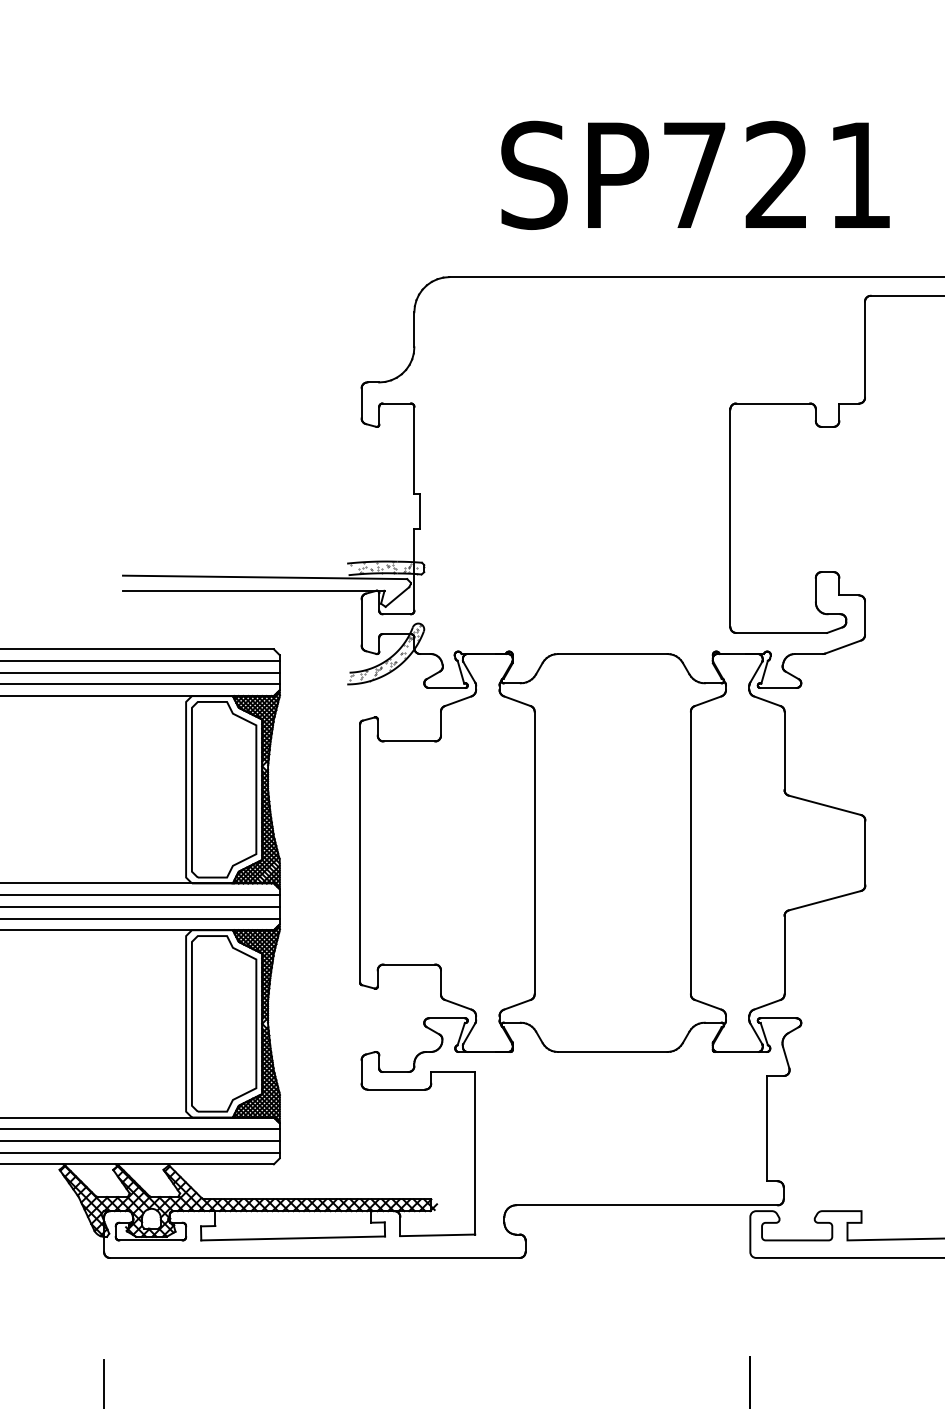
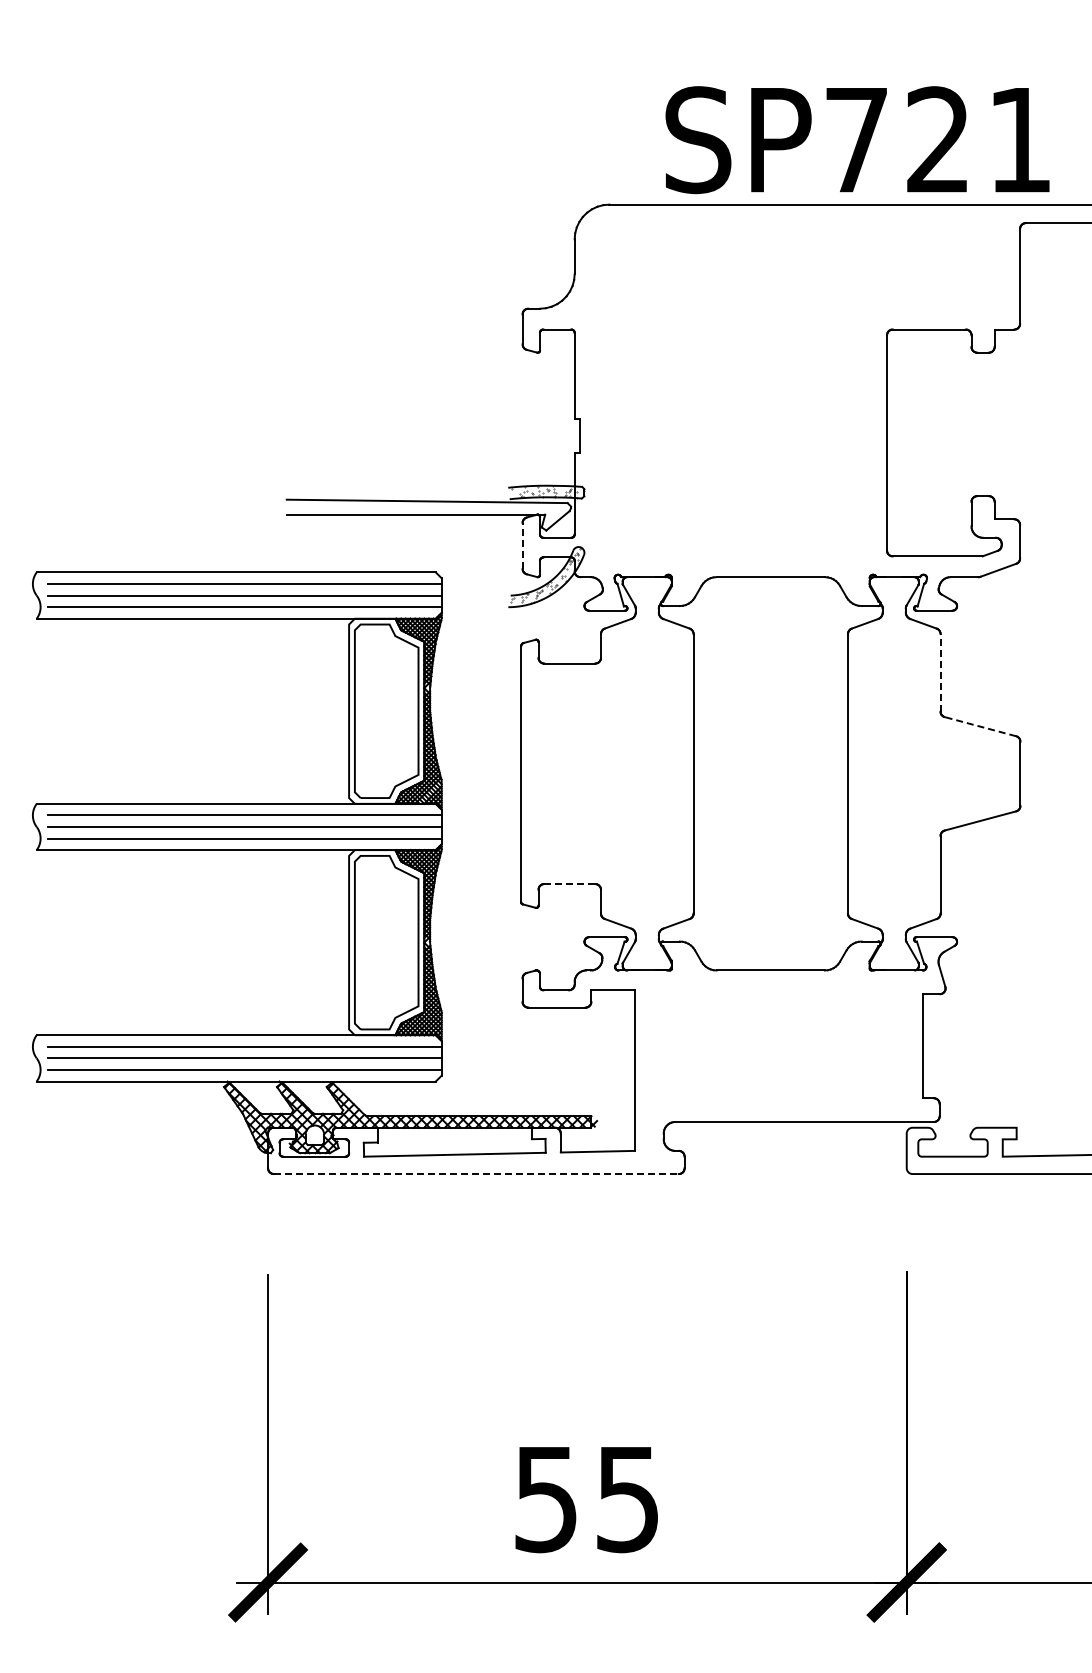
text: (695, 175) -> (857, 140), moved
line: (361, 622) -> (522, 545), solid -> dashed
line: (784, 750) -> (940, 672), solid -> dashed
line: (824, 805) -> (980, 726), solid -> dashed
line: (410, 965) -> (570, 884), solid -> dashed
line: (315, 1258) -> (476, 1174), solid -> dashed

